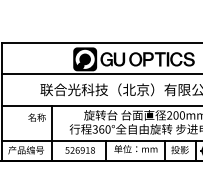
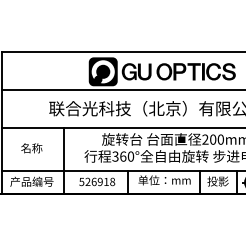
text: (36, 117) -> (31, 148), moved

